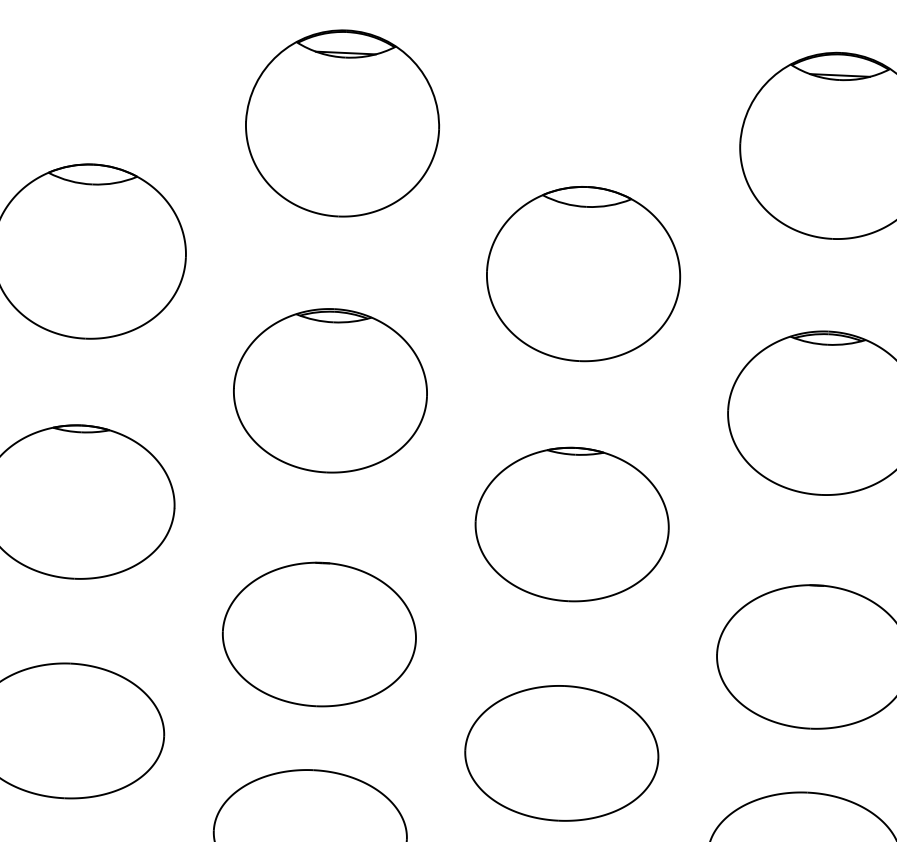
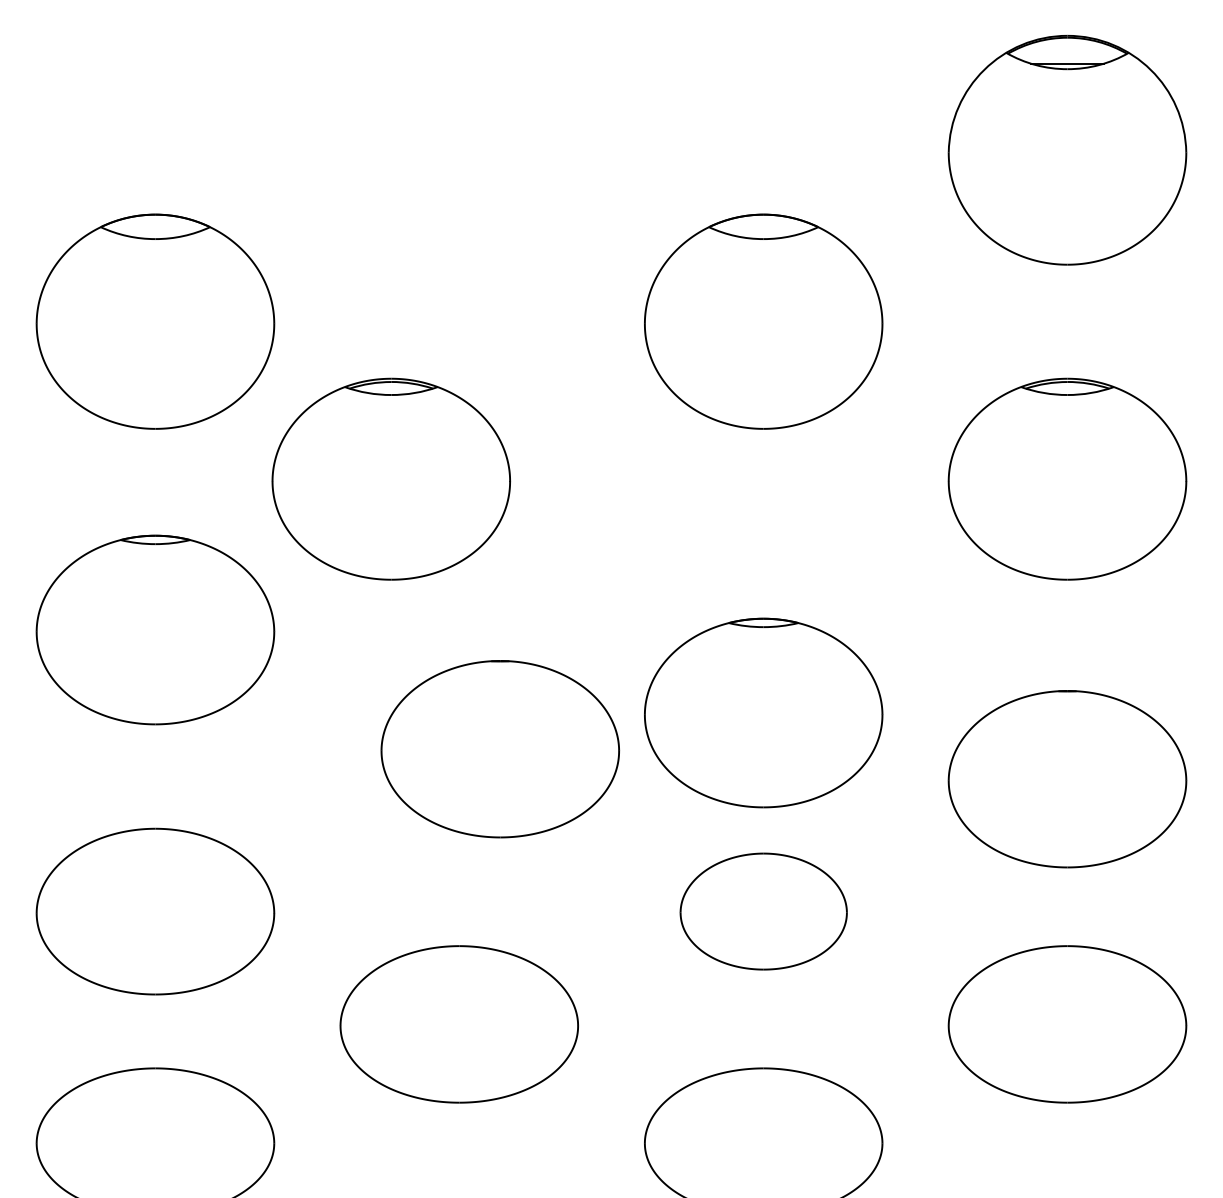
part: (342, 122) -> (458, 149), removed
part: (329, 390) -> (390, 478), moved
part: (572, 524) -> (763, 712), moved
part: (318, 634) -> (499, 749), moved
part: (561, 753) -> (763, 911), size x0.7

